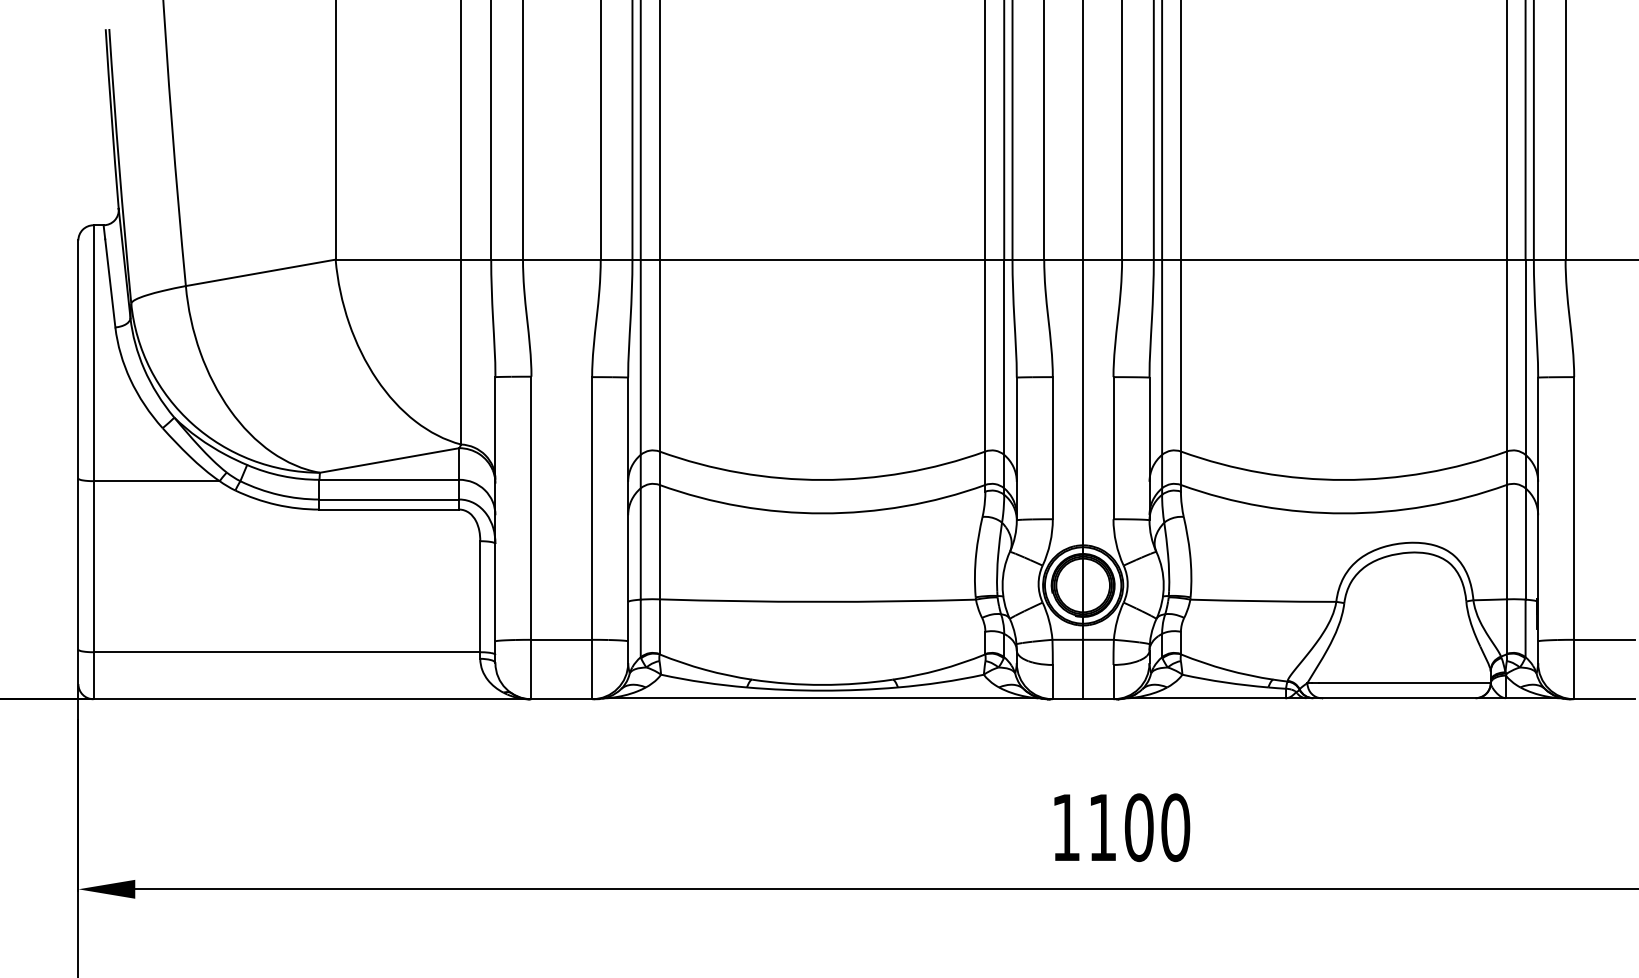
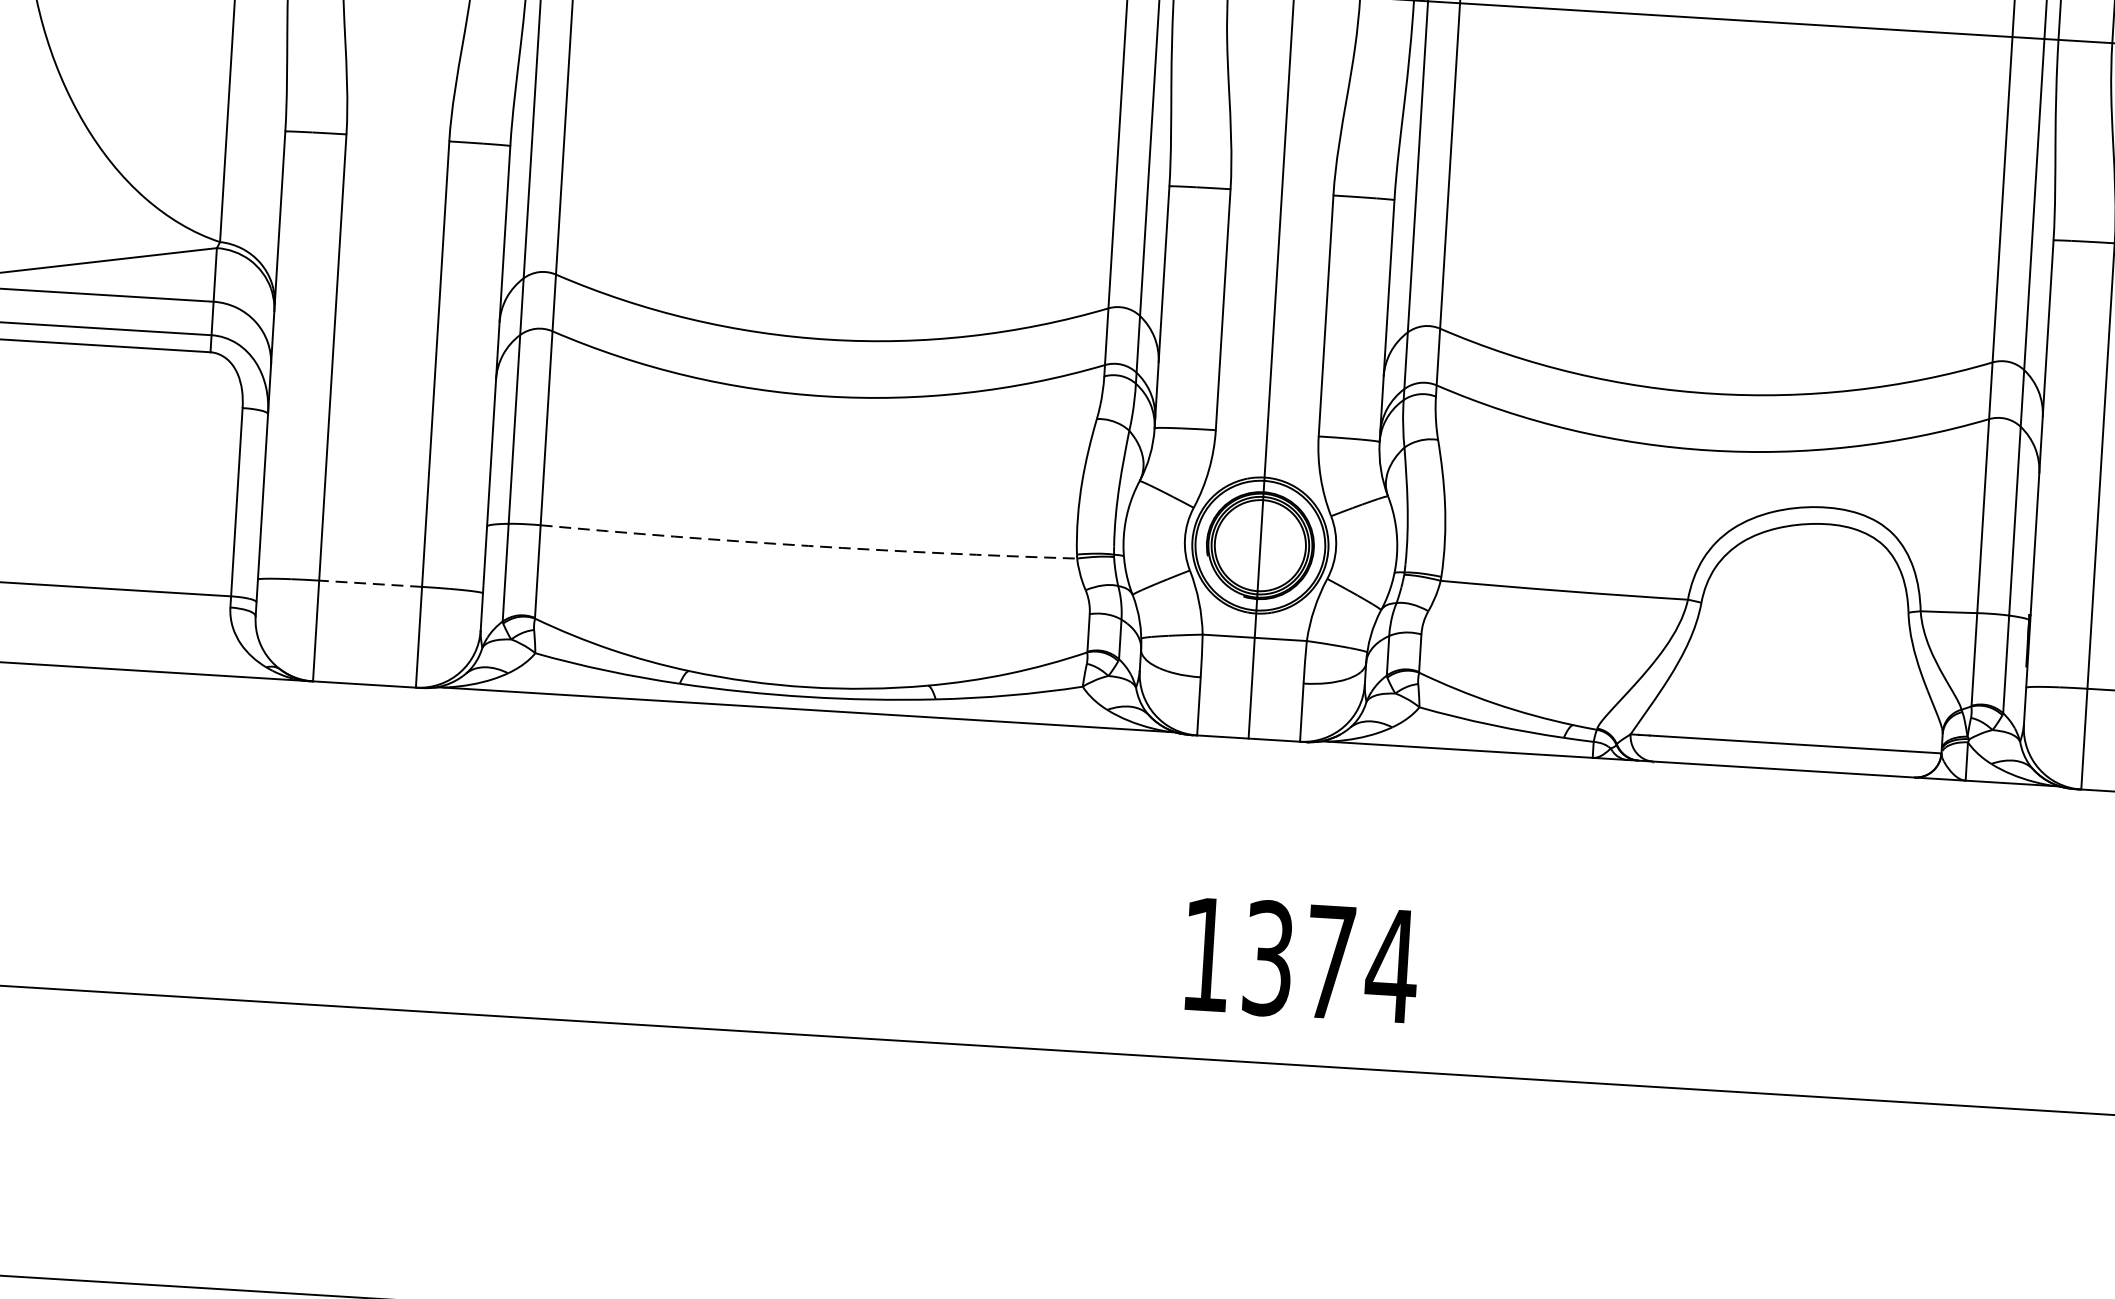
arc: (817, 601) -> (808, 545), solid -> dashed
line: (561, 639) -> (370, 583), solid -> dashed
text: (1139, 827) -> (1330, 961), 1100 -> 1374

